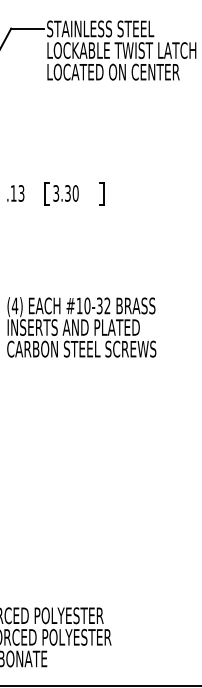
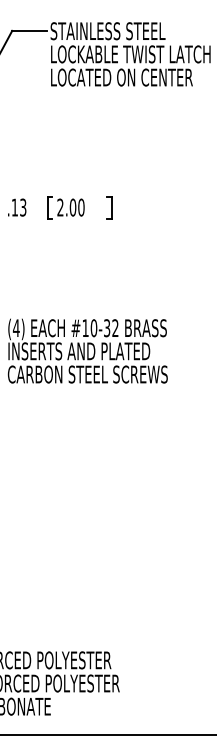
text: (61, 193) -> (66, 207), 3.30 -> 2.00

